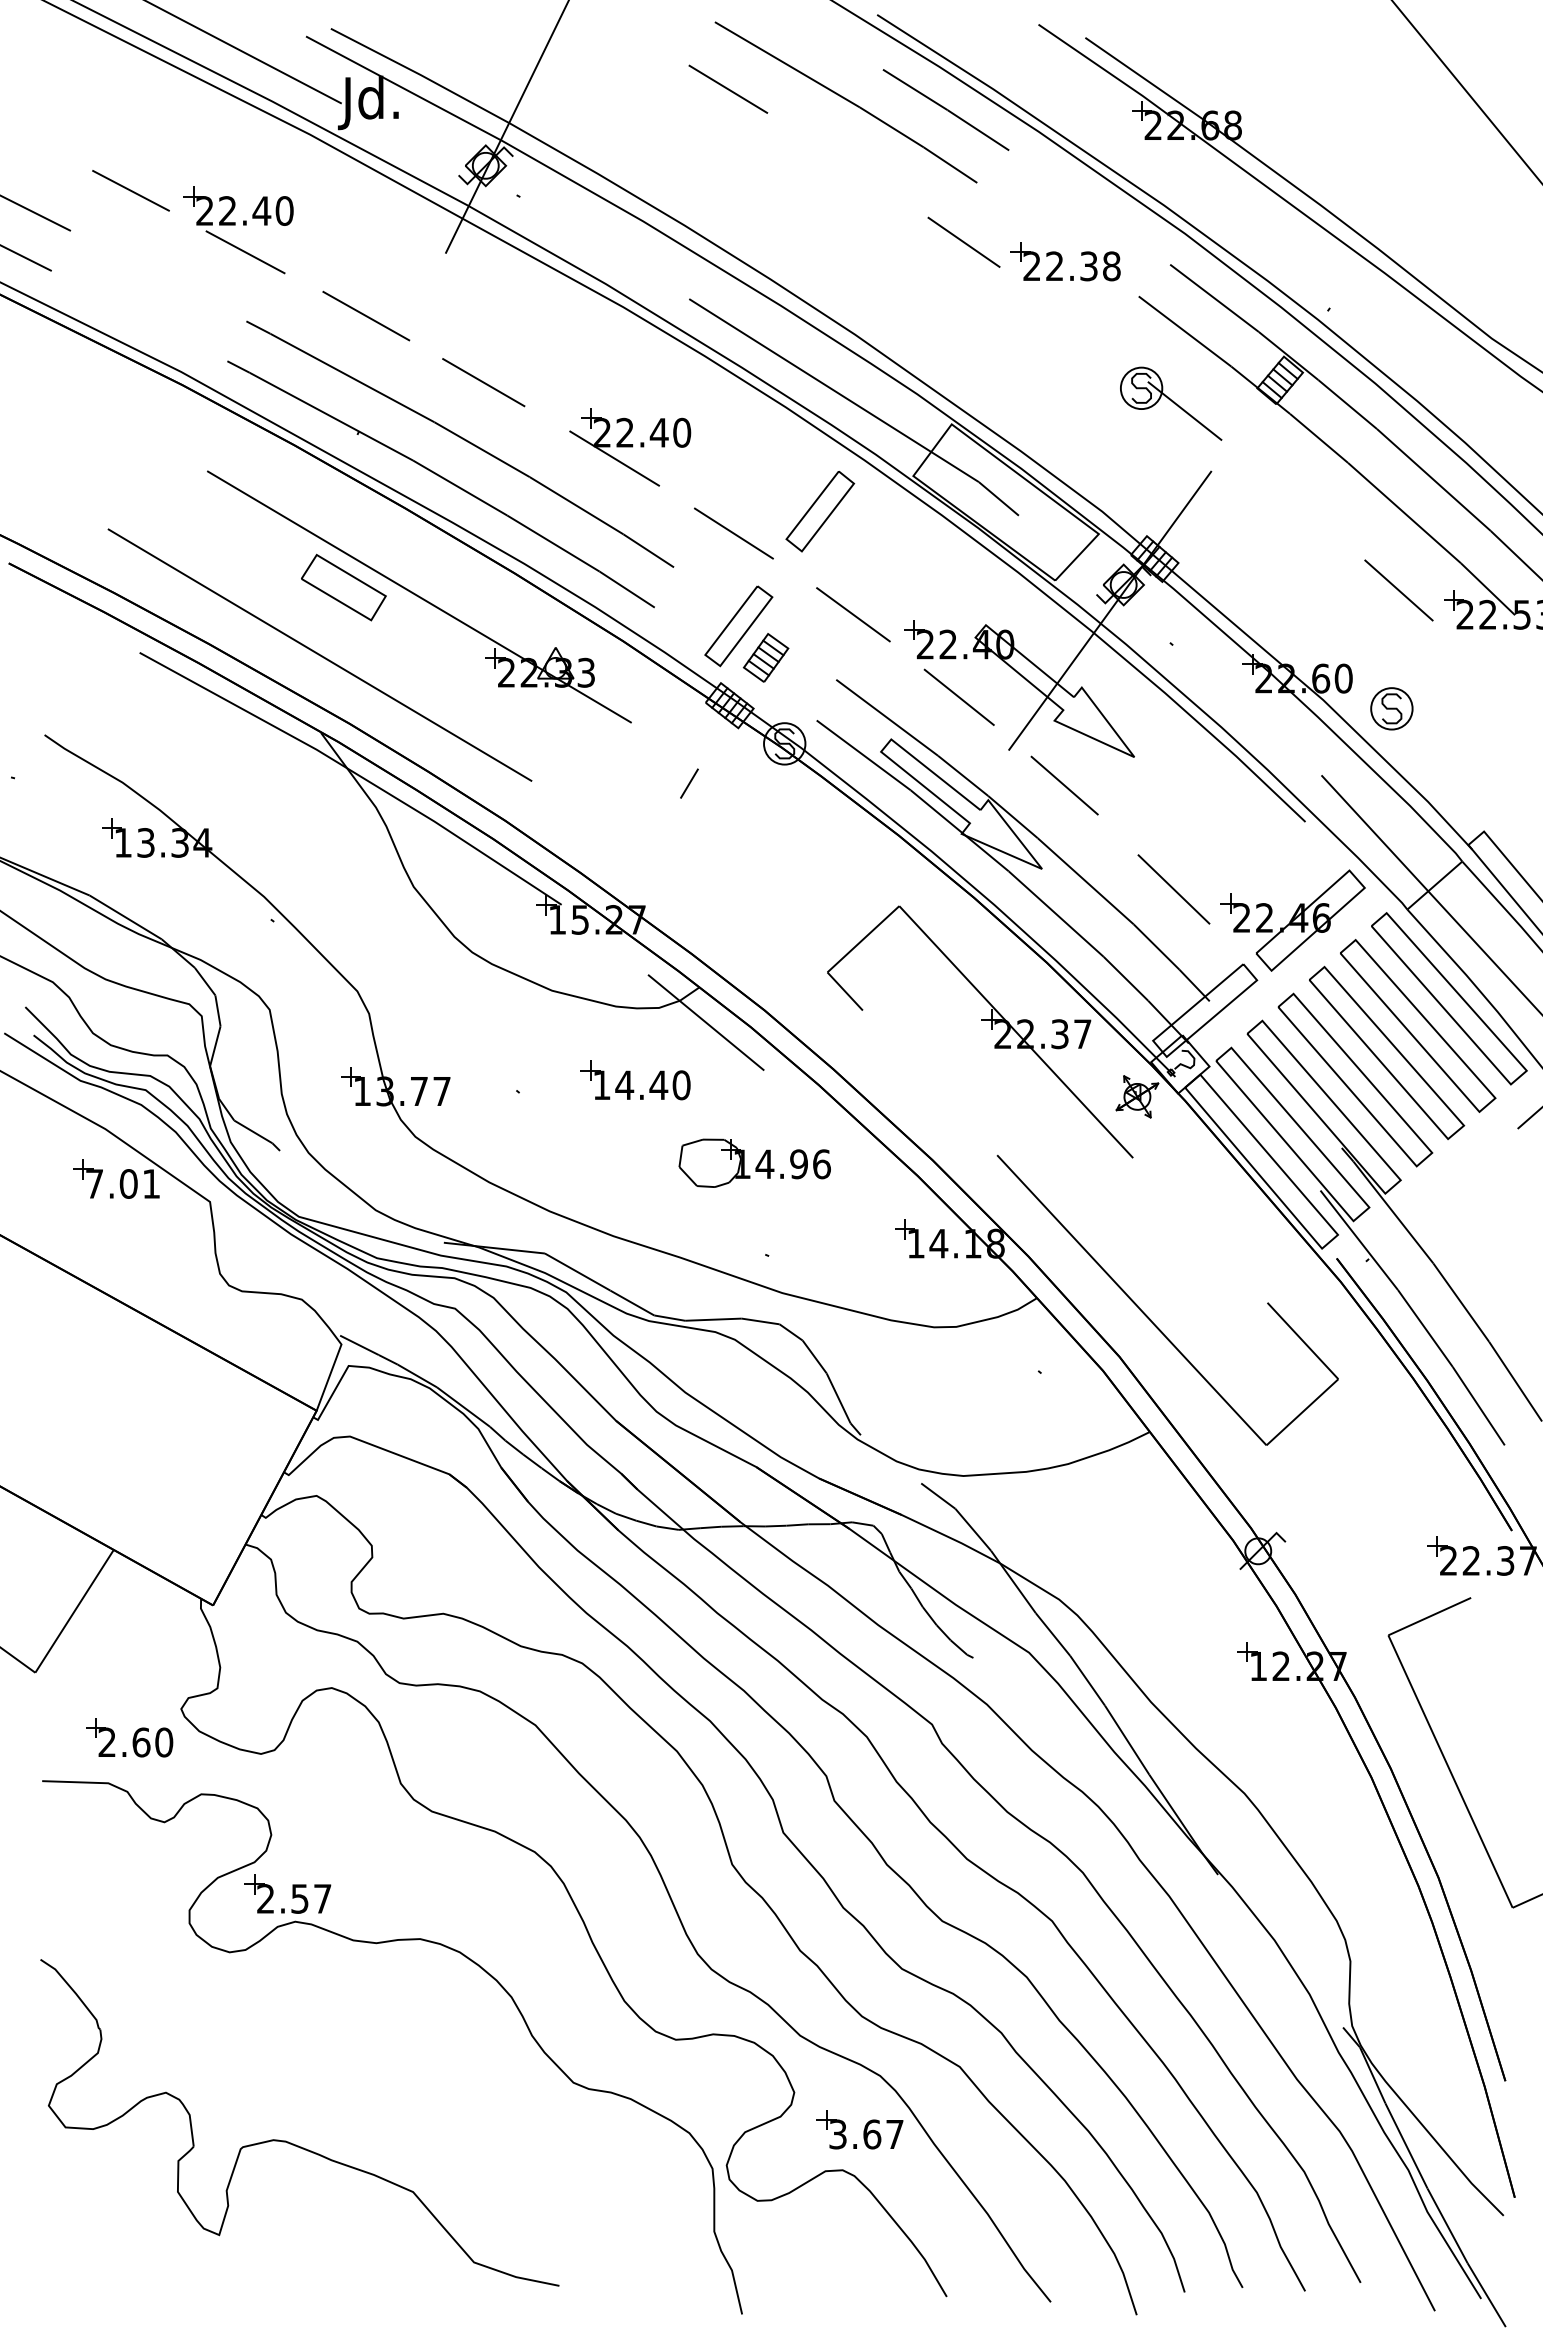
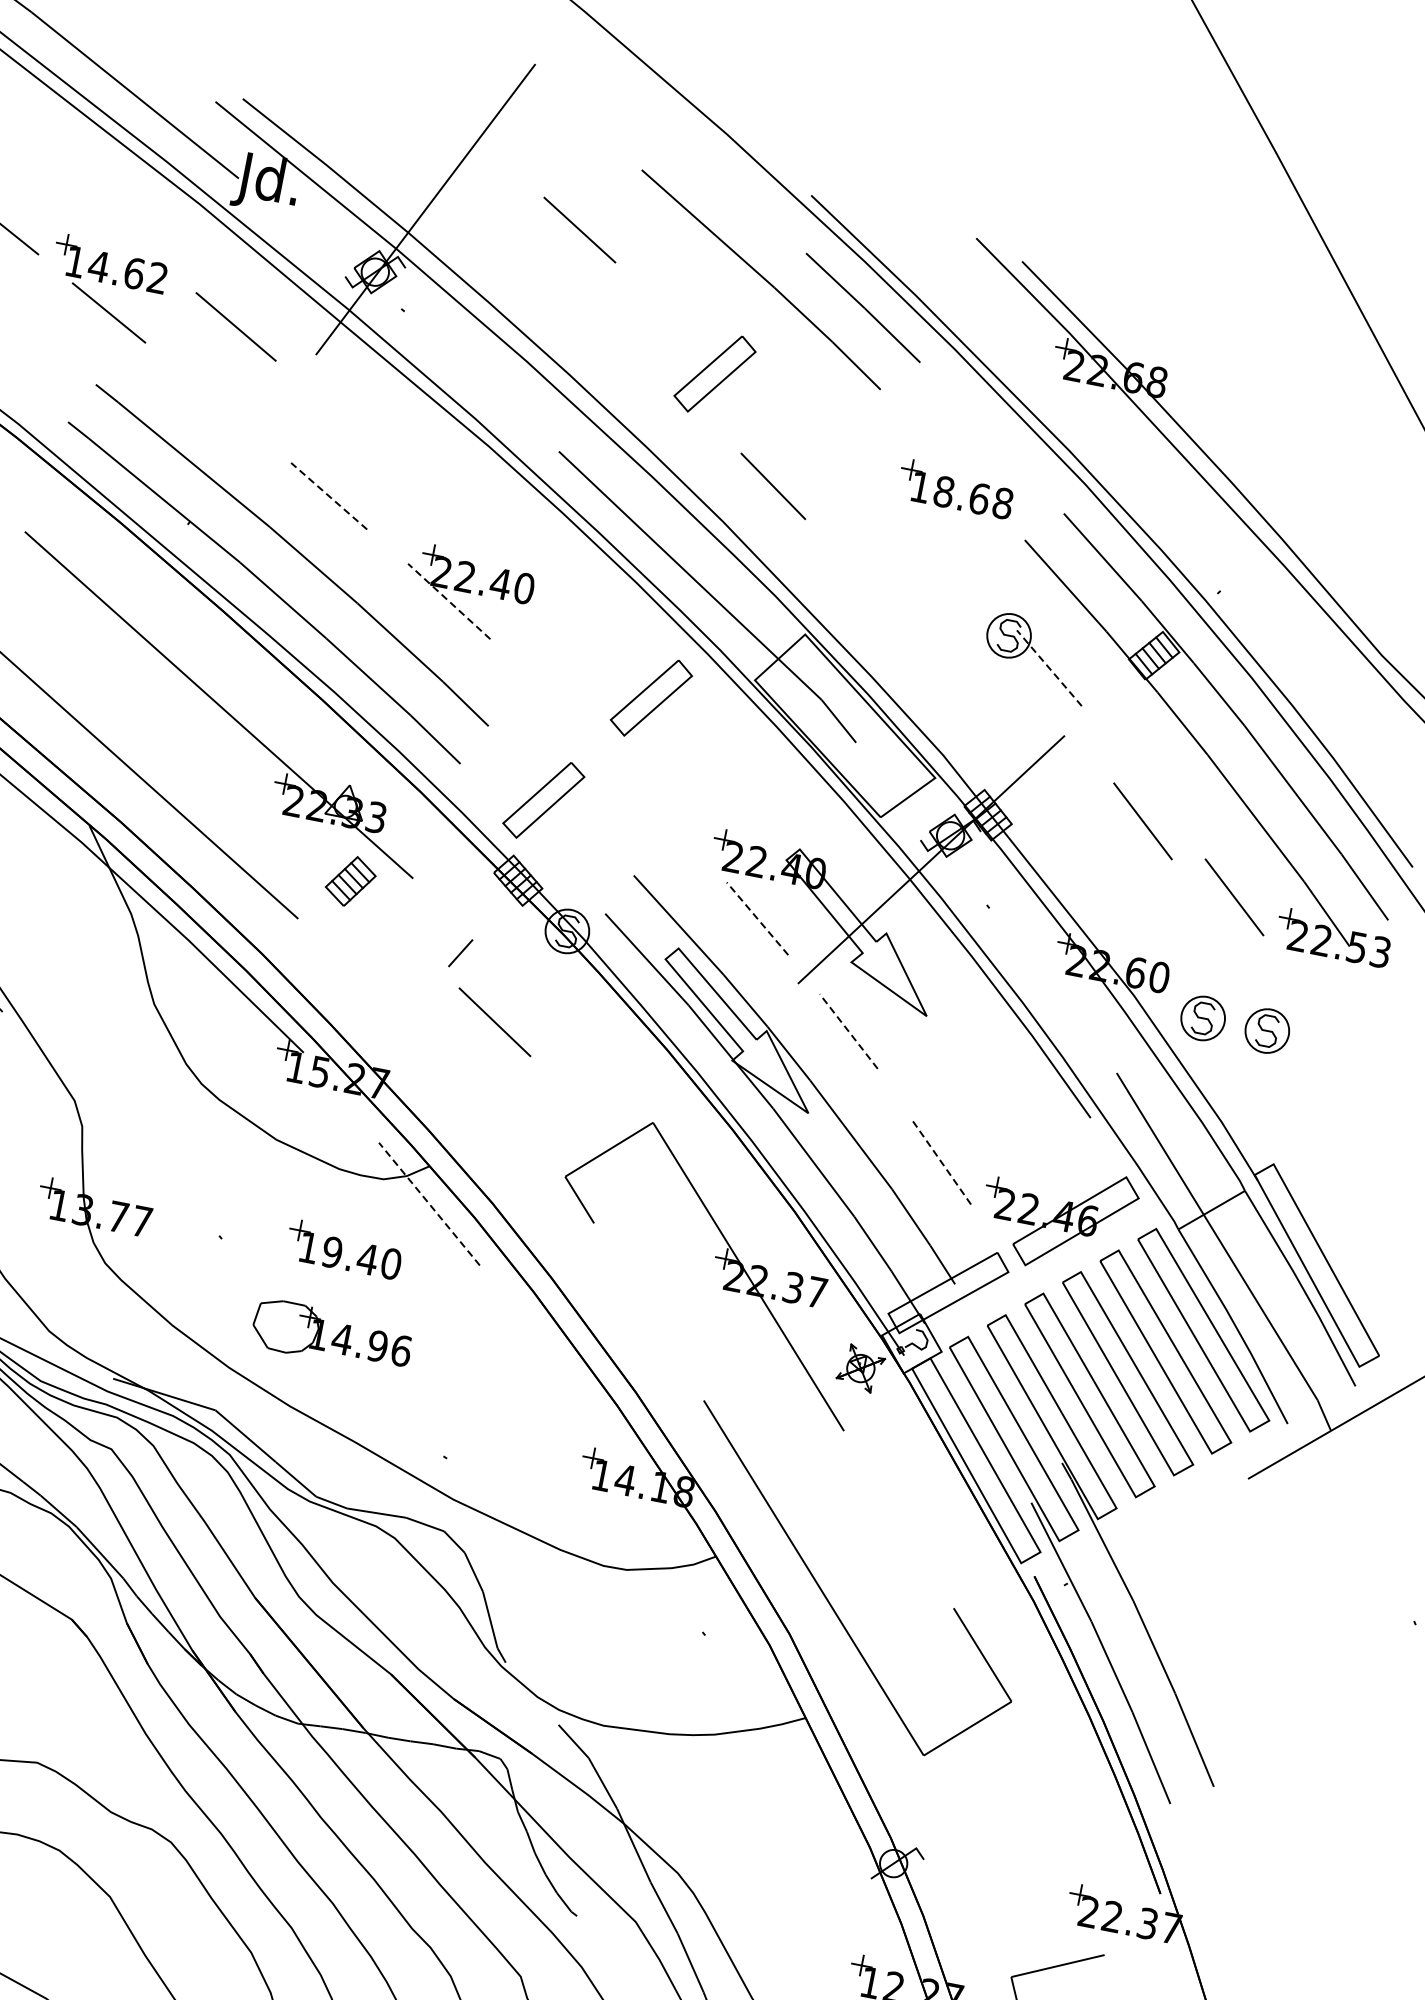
line: (728, 88) -> (580, 229), moved
part: (820, 198) -> (715, 374), added
text: (244, 210) -> (116, 269), 22.40 -> 14.62
line: (963, 241) -> (772, 485), moved
text: (1060, 266) -> (949, 493), 22.38 -> 18.68
line: (366, 315) -> (236, 326), moved
line: (483, 382) -> (328, 496), solid -> dashed
line: (1184, 410) -> (1049, 667), solid -> dashed
line: (614, 458) -> (449, 601), solid -> dashed
line: (733, 533) -> (494, 1022), moved
line: (1299, 536) -> (1142, 821), added
part: (343, 587) -> (142, 679), removed
line: (853, 614) -> (664, 811), removed
part: (765, 657) -> (350, 880), moved
line: (958, 697) -> (756, 918), solid -> dashed
part: (1453, 708) -> (1267, 1030), added
line: (1064, 785) -> (848, 1031), solid -> dashed
line: (1173, 889) -> (940, 1161), solid -> dashed
line: (705, 1022) -> (428, 1203), solid -> dashed
text: (624, 1085) -> (332, 1252), 14.40 -> 19.40
part: (754, 1162) -> (332, 1335), moved

